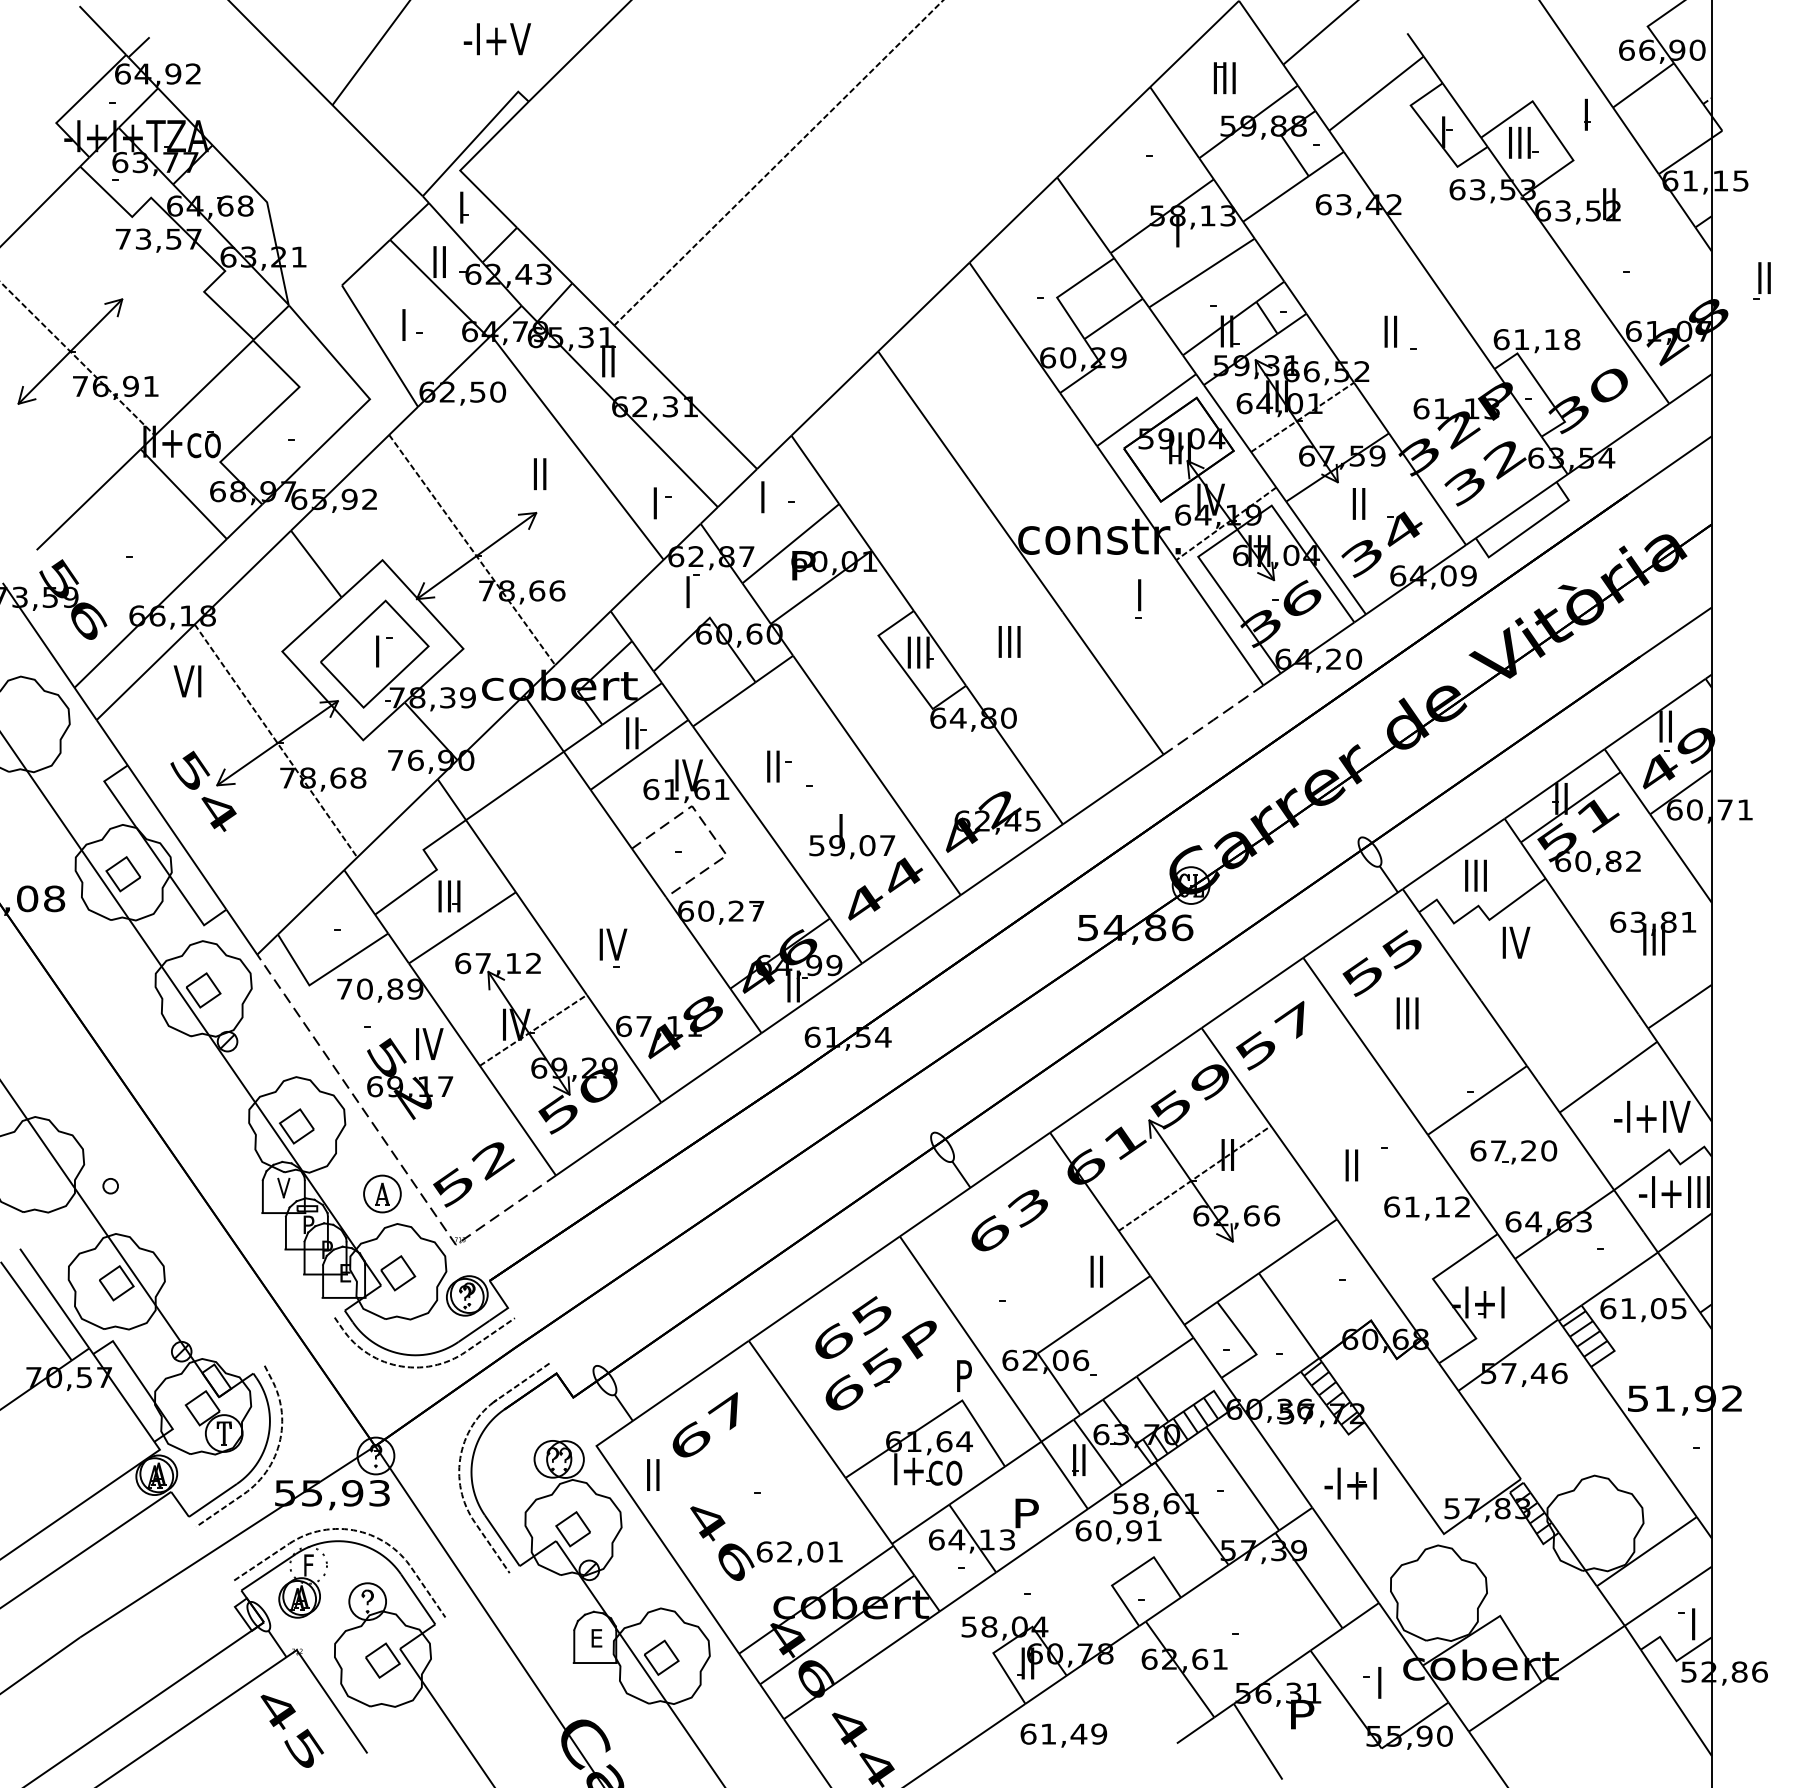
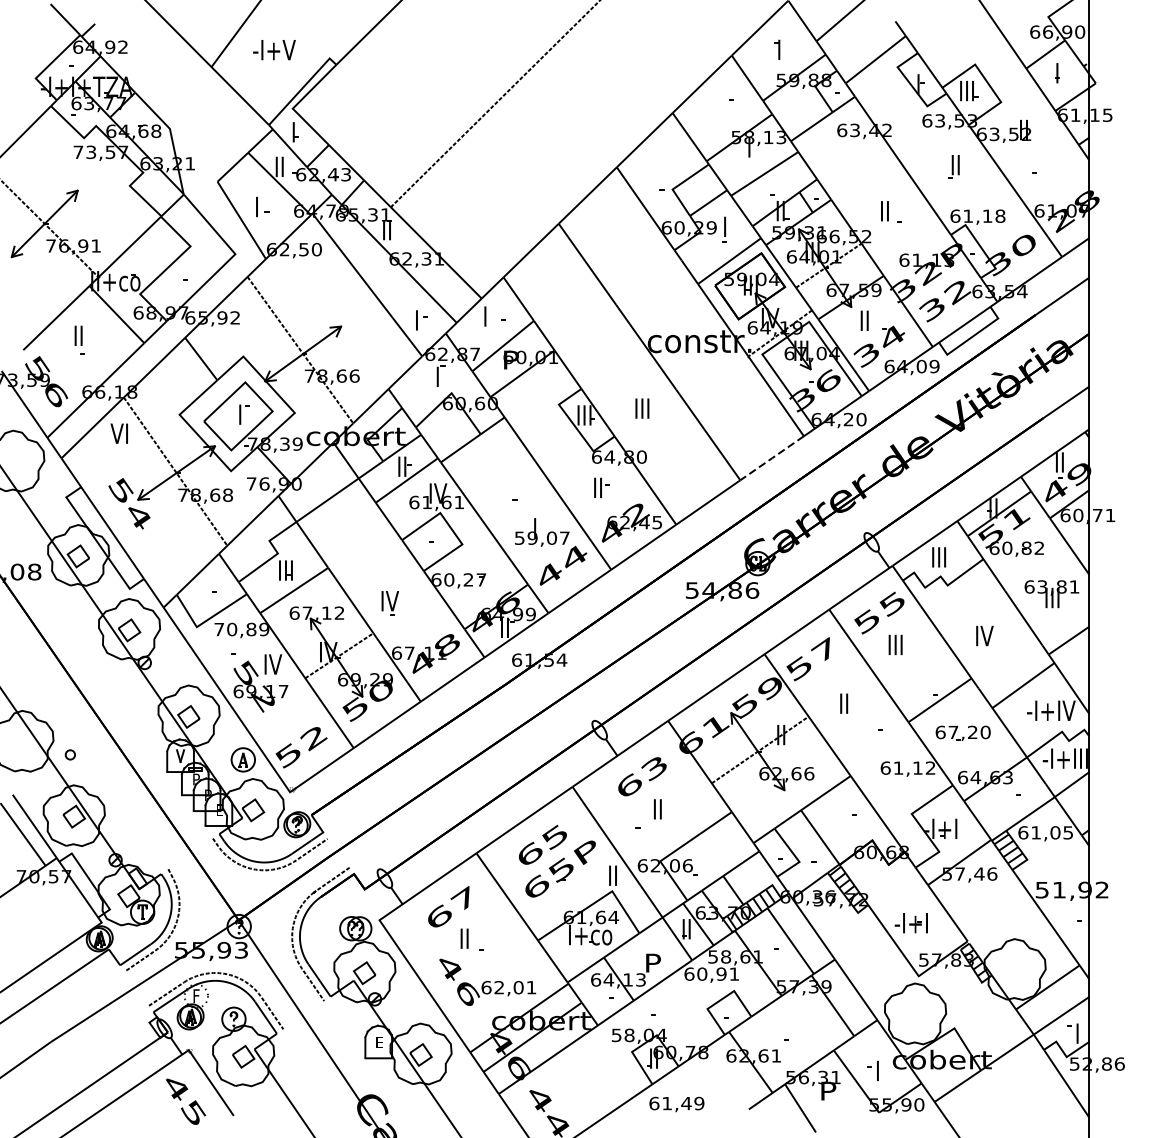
text: (497, 39) -> (274, 50), moved
text: (1225, 77) -> (779, 49), III -> I
line: (1586, 115) -> (1057, 73), moved
part: (1761, 280) -> (953, 166), moved
text: (539, 473) -> (78, 335), moved
part: (1138, 599) -> (724, 229), moved
part: (778, 765) -> (601, 487), moved
line: (709, 831) -> (451, 529), dashed -> solid
text: (1515, 941) -> (984, 635), moved
line: (390, 1150) -> (248, 732), dashed -> solid
text: (1352, 1165) -> (844, 703), moved
text: (1096, 1271) -> (657, 809), moved
text: (964, 1375) -> (613, 875), P -> II
text: (653, 1474) -> (464, 938), moved
part: (1349, 1484) -> (910, 923), moved

